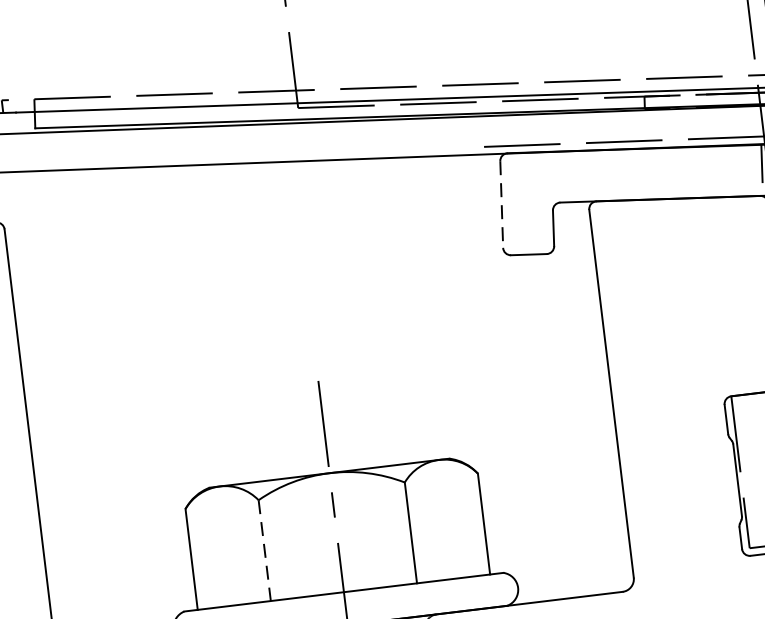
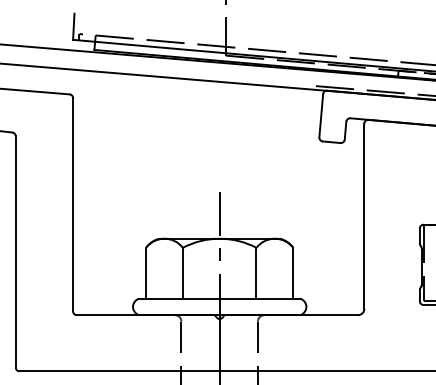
line: (502, 203) -> (321, 115), dashed -> solid
line: (264, 551) -> (182, 273), dashed -> solid

